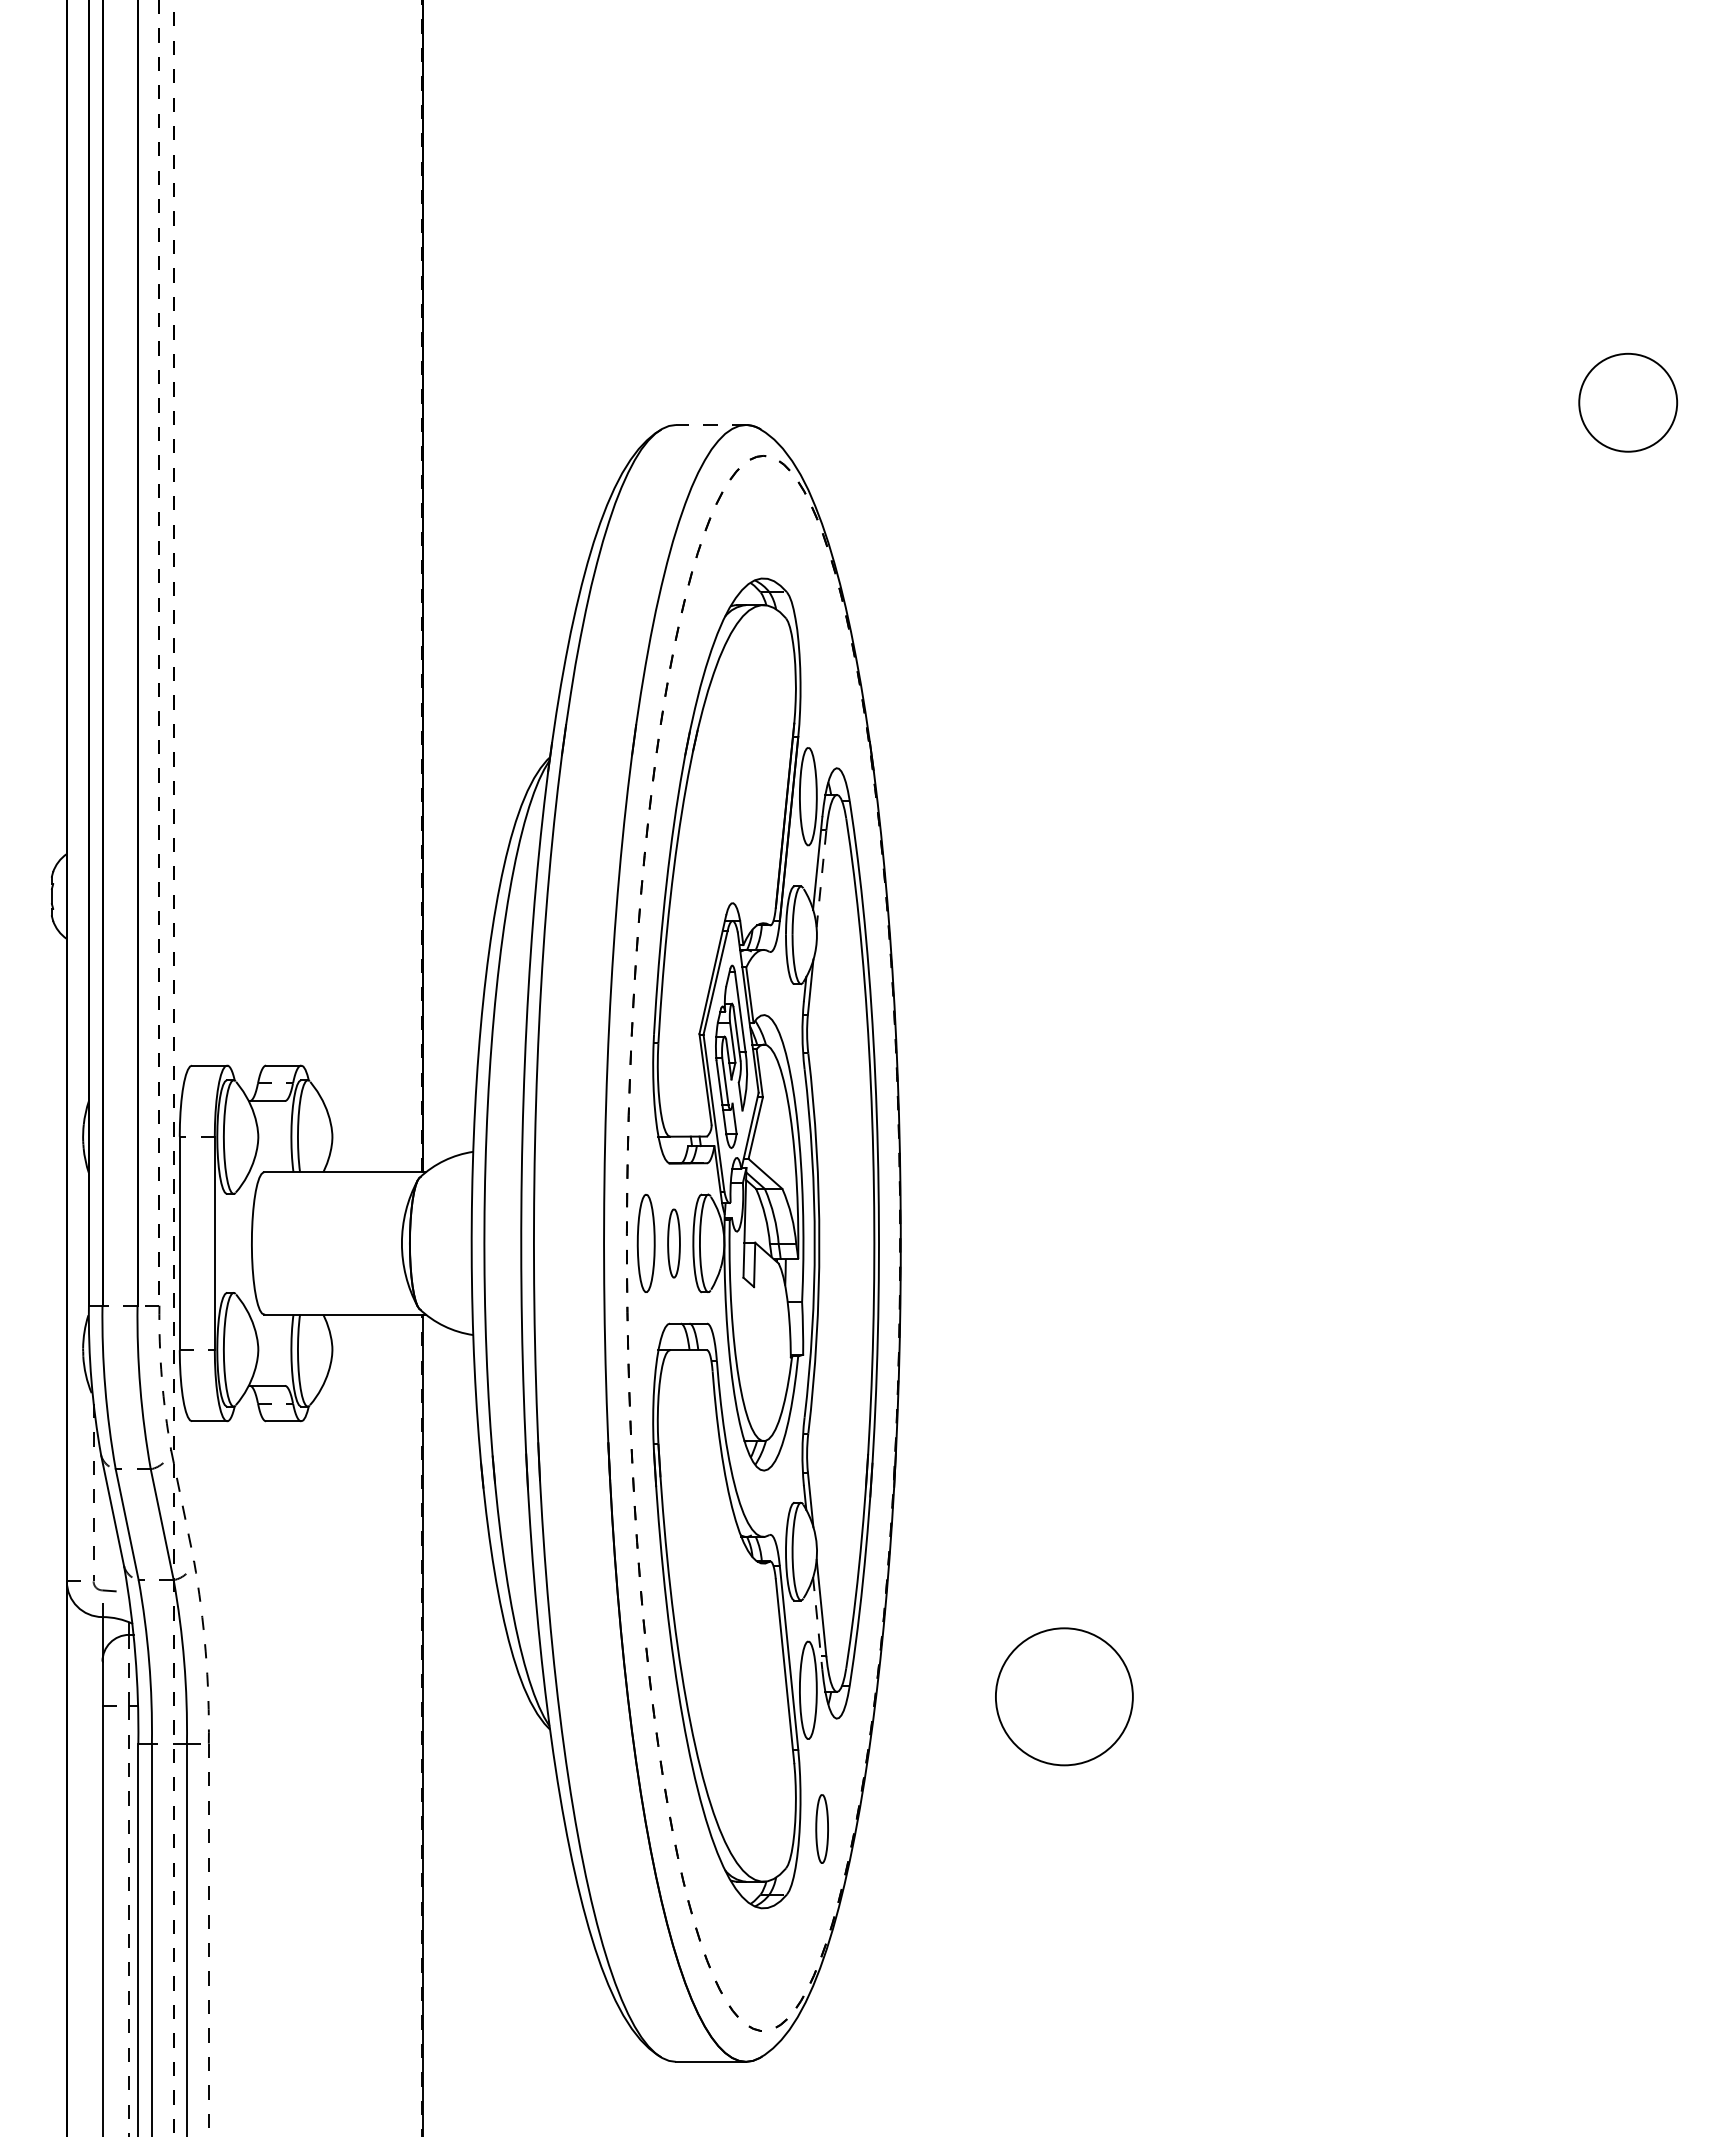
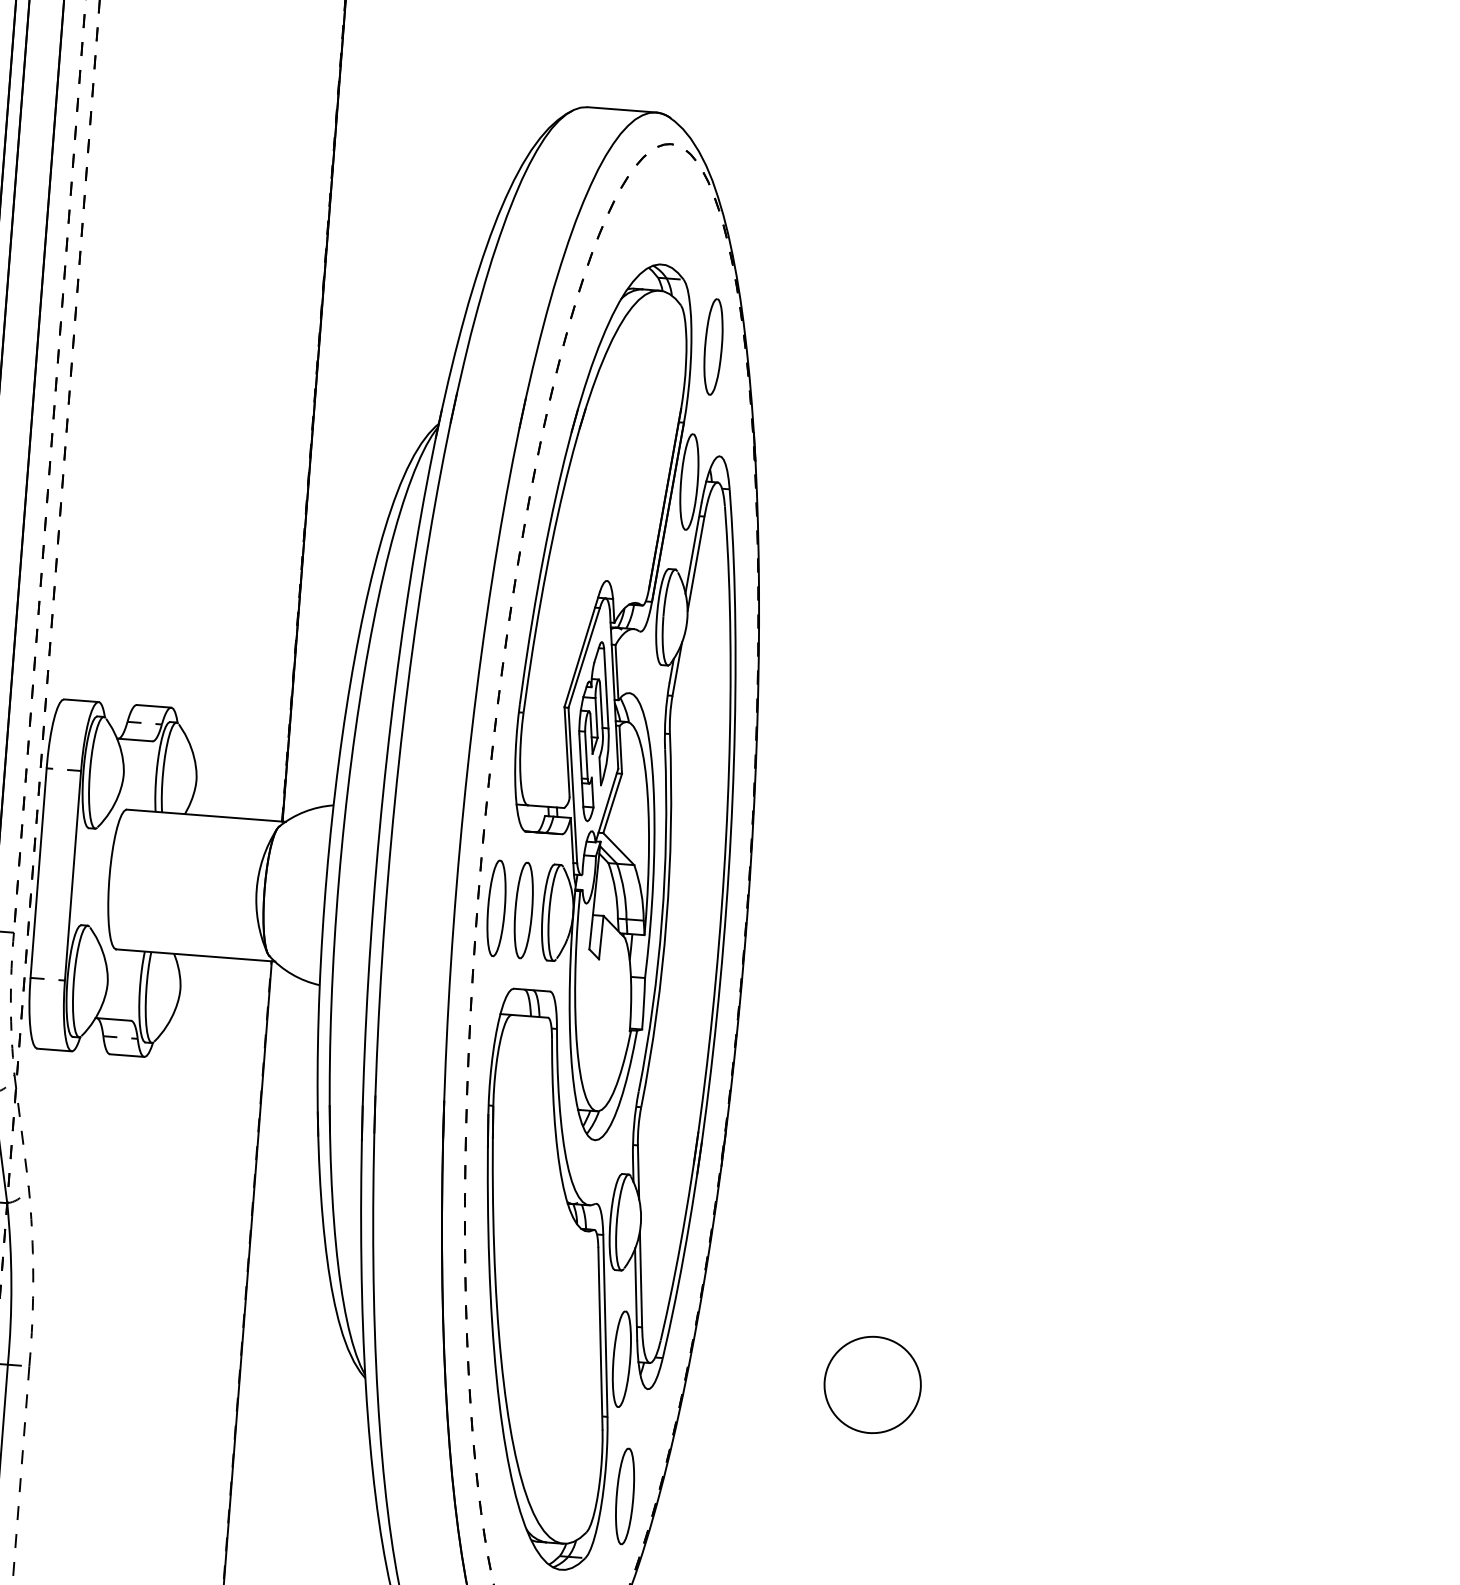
line: (710, 425) -> (621, 110), dashed -> solid
part: (821, 657) -> (712, 346), added
line: (821, 878) -> (696, 563), dashed -> solid
part: (673, 1243) -> (523, 910), size x1.43
line: (817, 1623) -> (635, 1294), dashed -> solid
circle: (1064, 1696) -> (872, 1384), size x0.71
part: (821, 1828) -> (624, 1495), size x1.43

